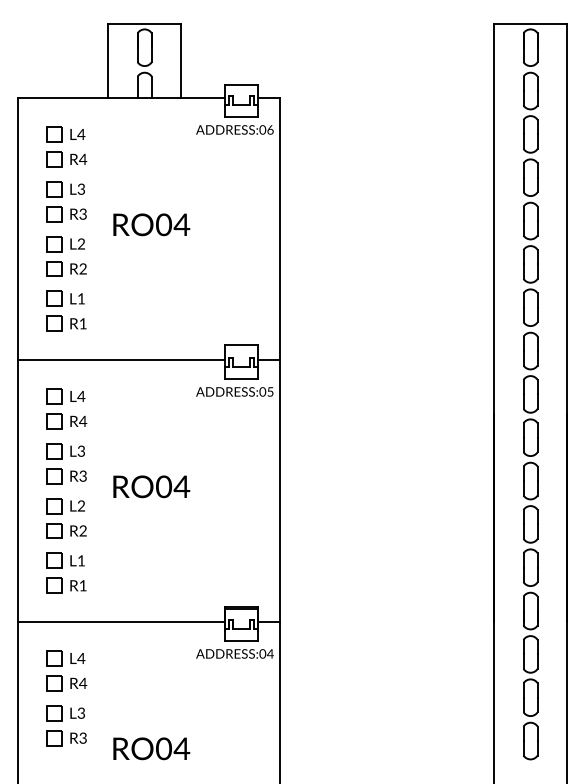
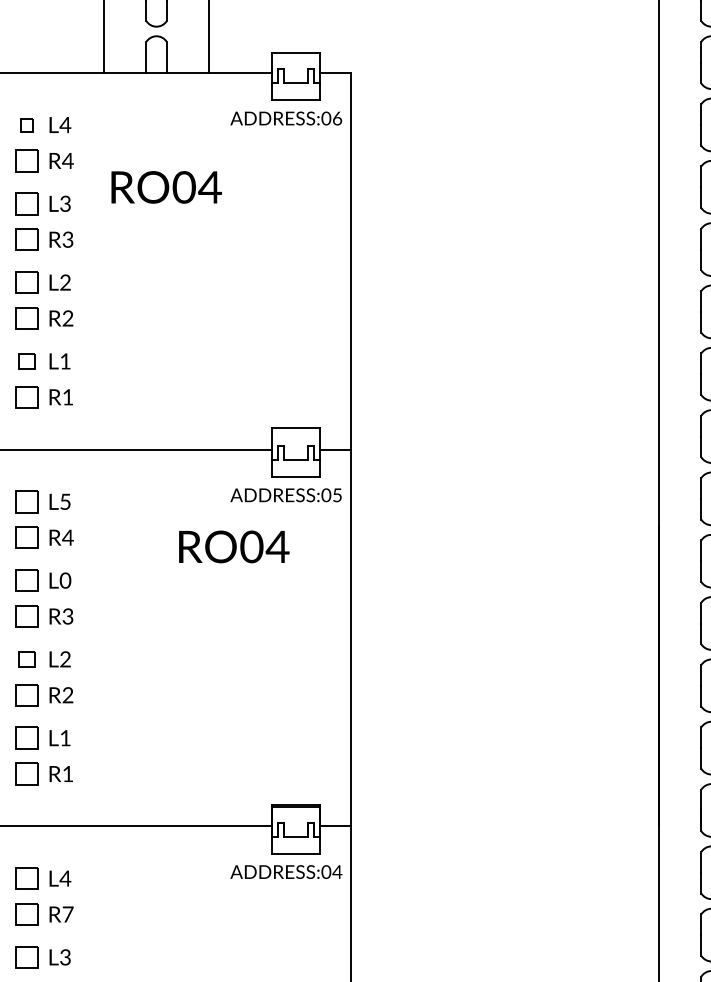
part: (54, 134) -> (26, 125), size x0.6
text: (151, 224) -> (166, 186), moved
part: (54, 298) -> (26, 360), size x0.7
text: (81, 396) -> (65, 501), L4 -> L5
text: (81, 451) -> (65, 580), L3 -> L0
text: (151, 486) -> (233, 546), moved
part: (54, 506) -> (26, 660), size x0.7
text: (83, 682) -> (68, 913), R4 -> R7

